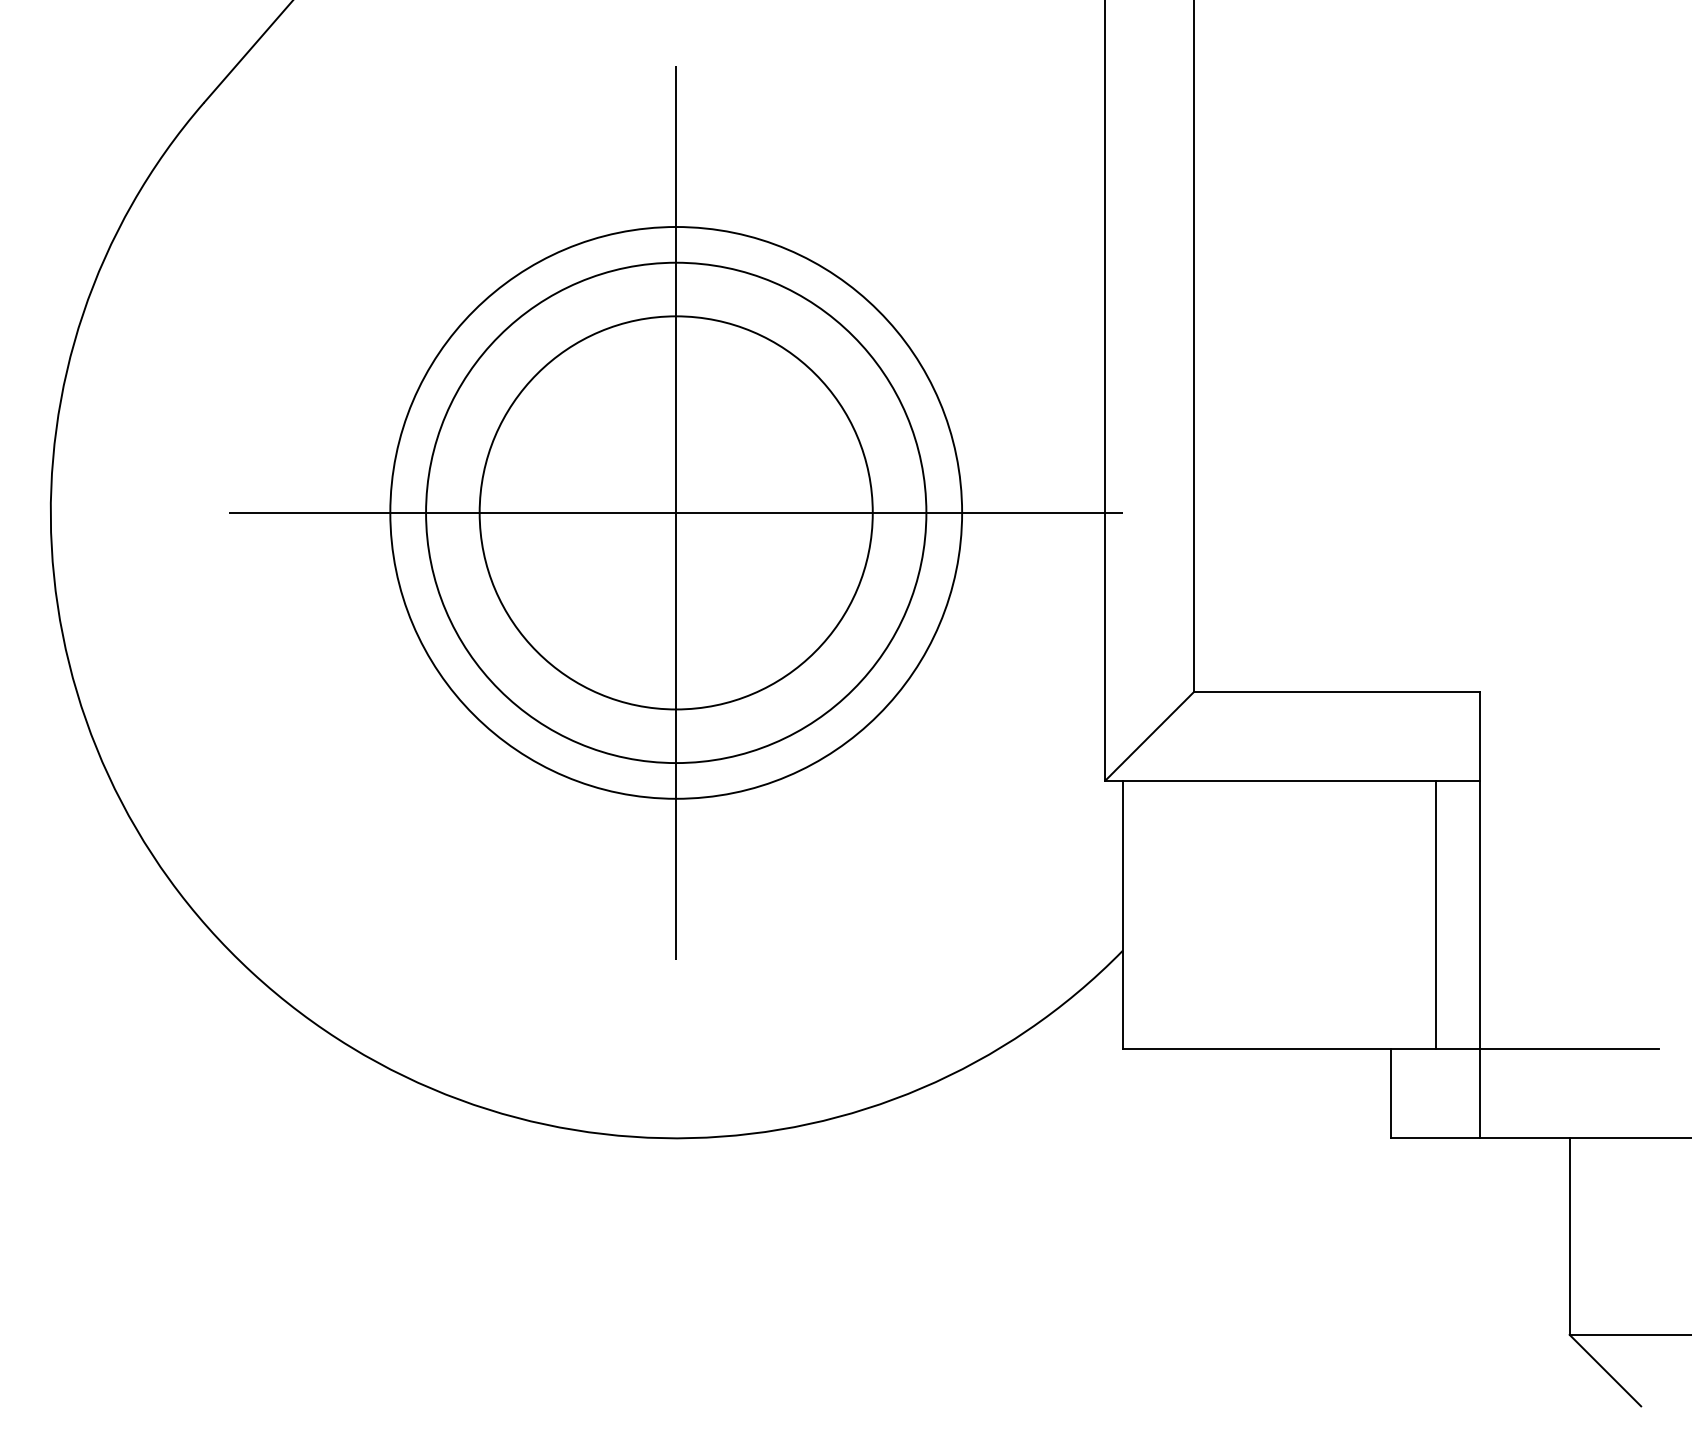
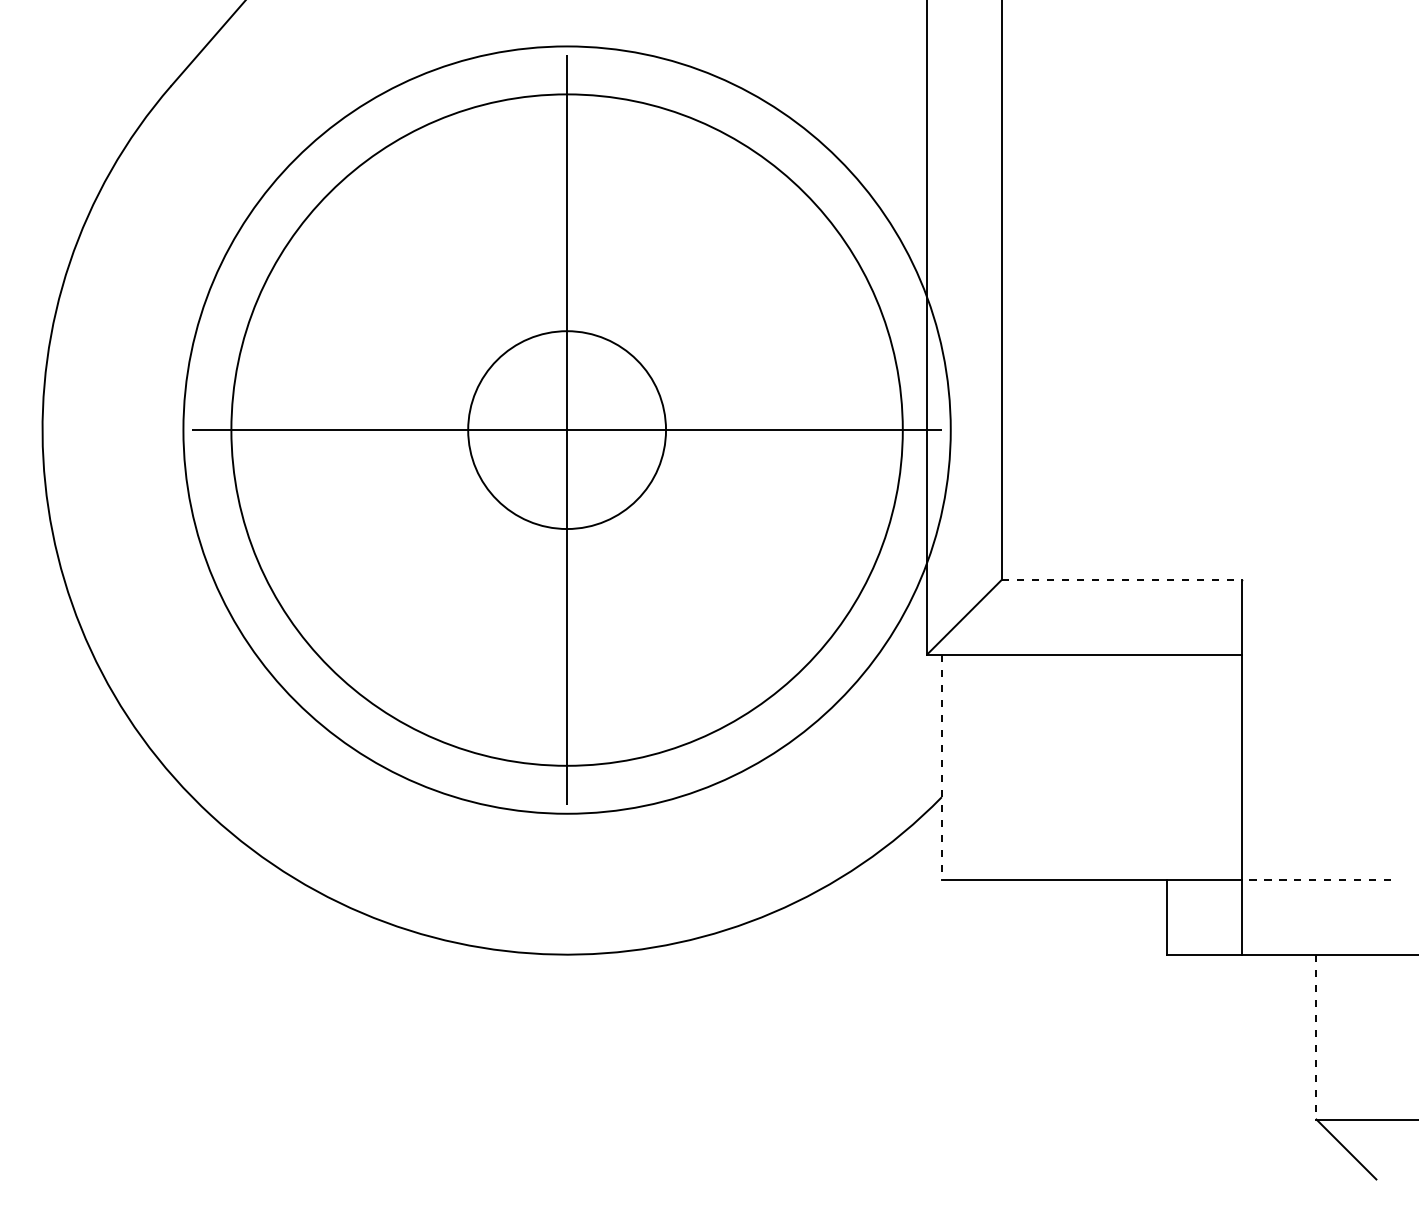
circle: (675, 512) -> (566, 429), size x0.6
circle: (675, 512) -> (566, 429), size x1.6
circle: (675, 512) -> (566, 429), size x1.6
line: (1337, 691) -> (1121, 579), solid -> dashed
line: (1436, 913) -> (1204, 766), removed
line: (1122, 915) -> (941, 767), solid -> dashed
line: (1569, 1048) -> (1316, 879), solid -> dashed
line: (1569, 1237) -> (1316, 1037), solid -> dashed

